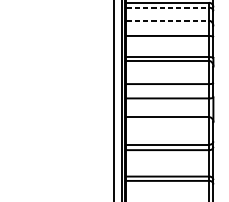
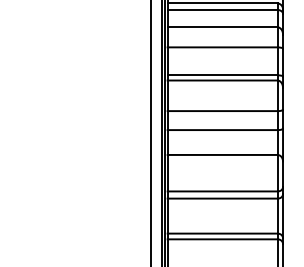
line: (167, 7) -> (222, 9), dashed -> solid
line: (167, 20) -> (222, 27), dashed -> solid

